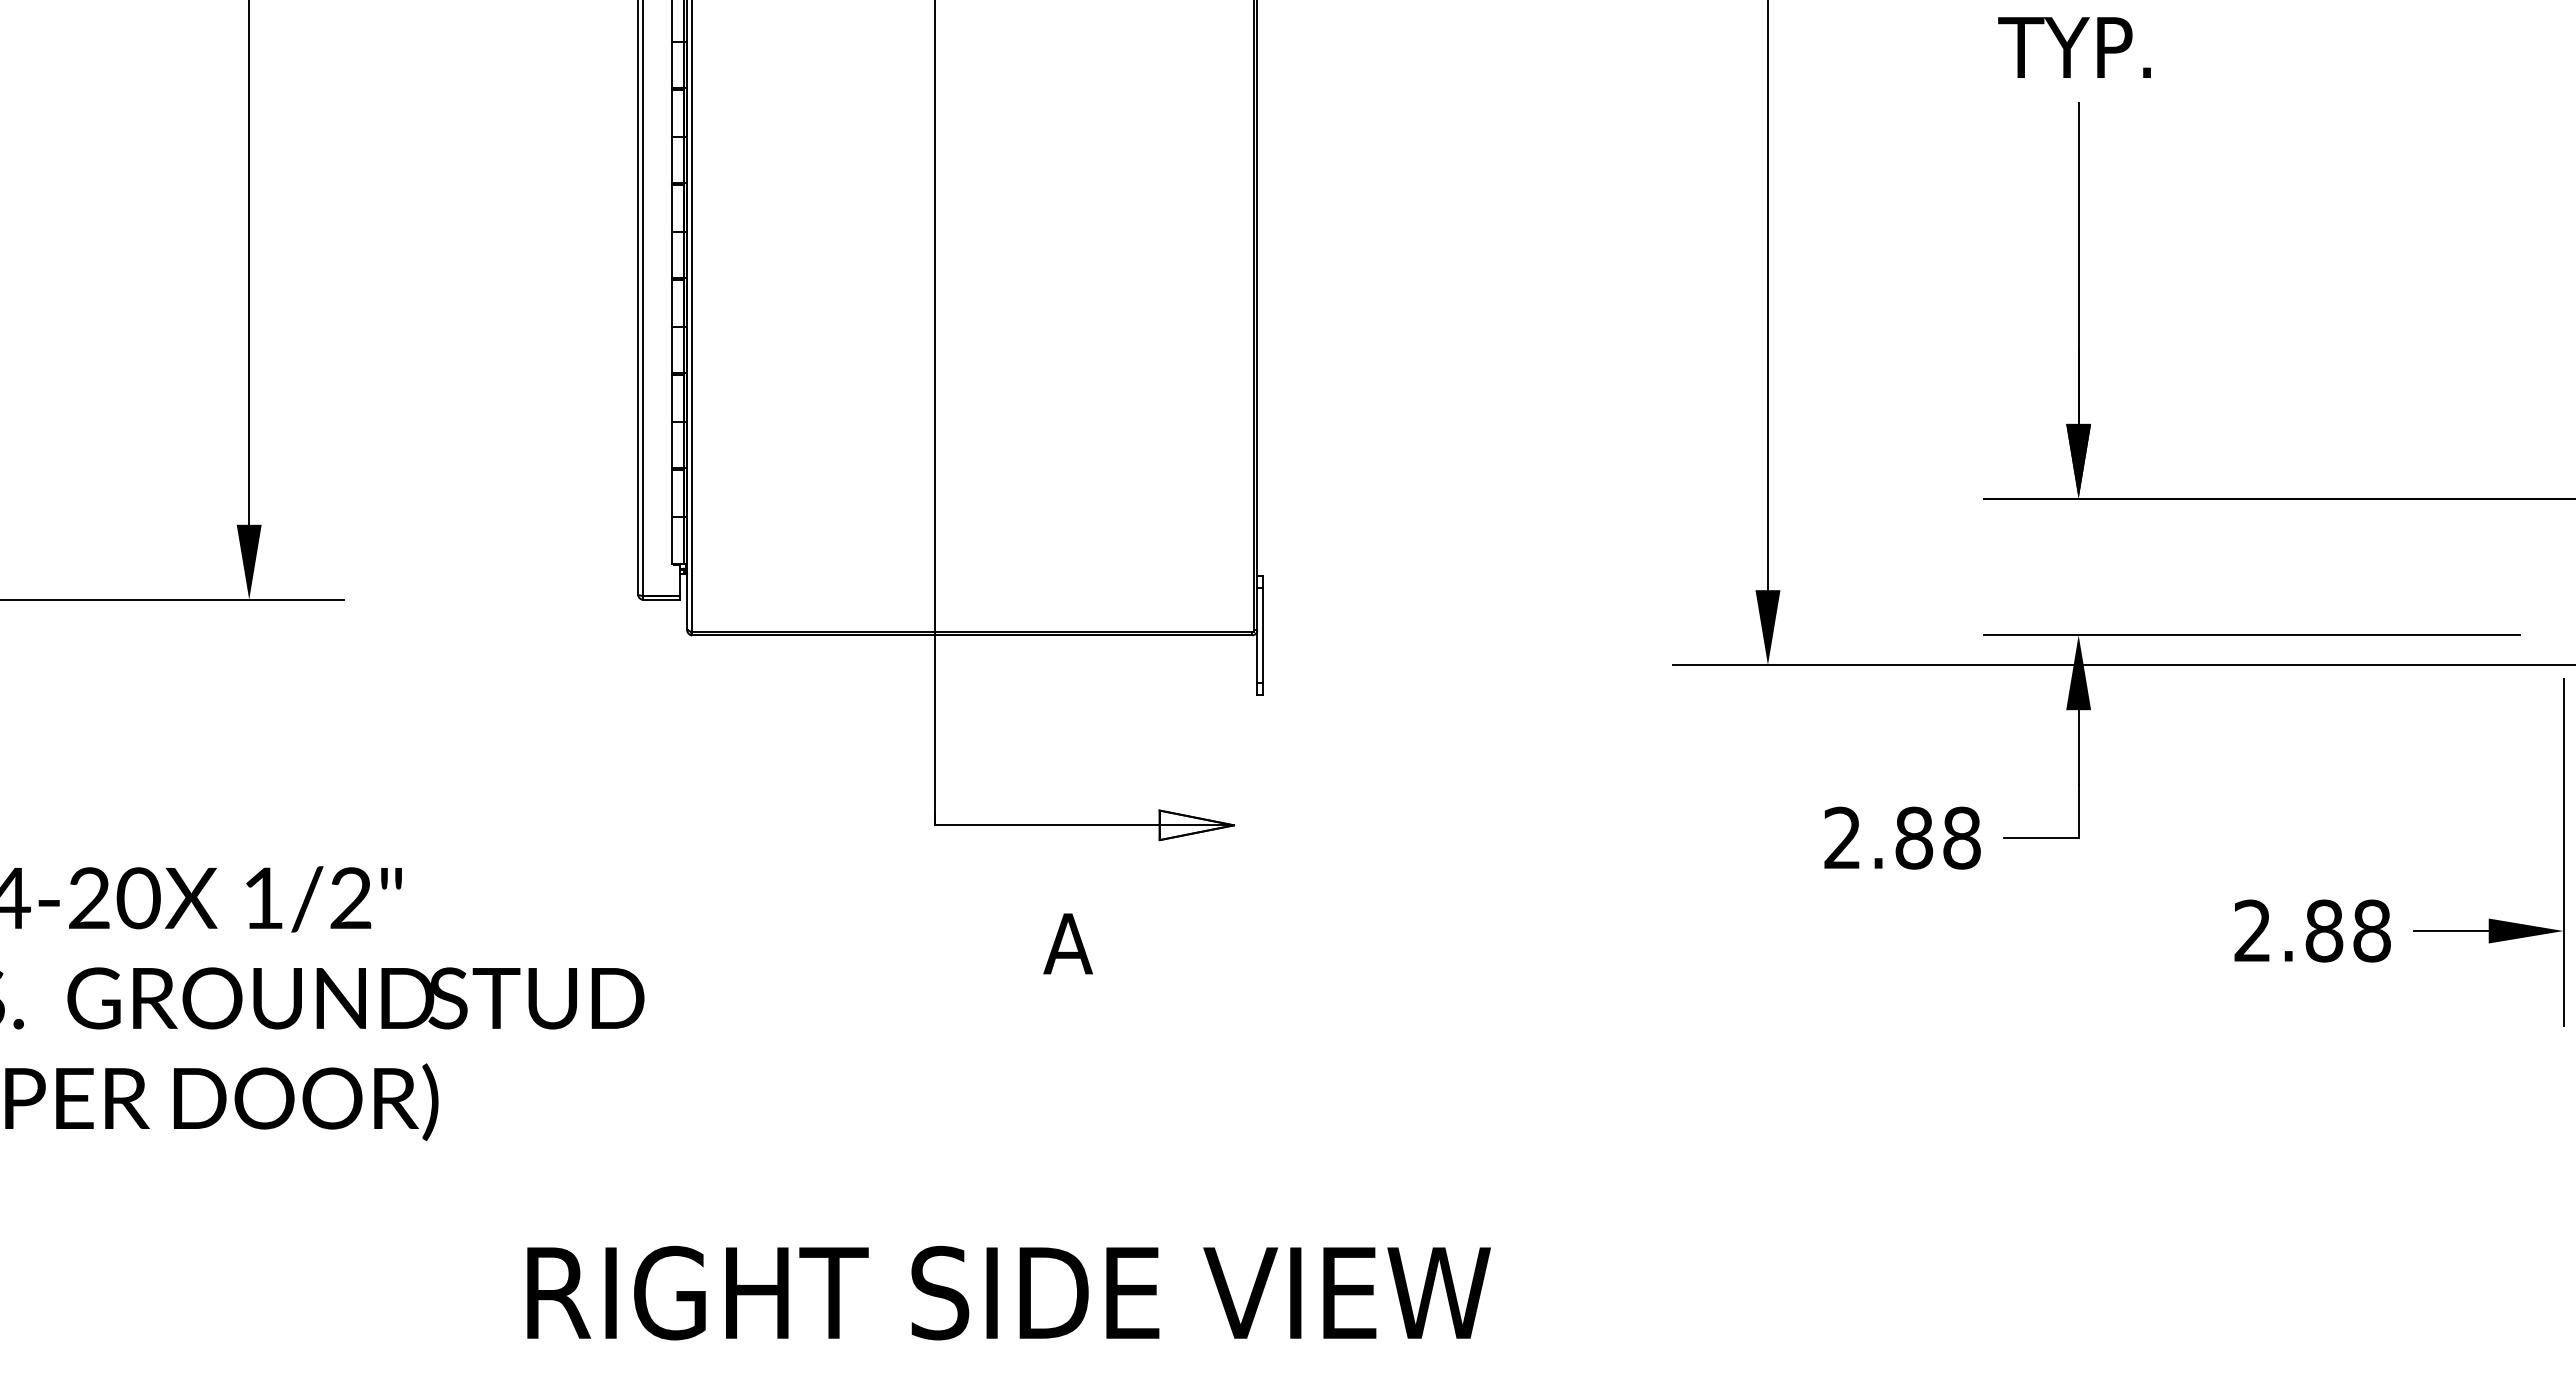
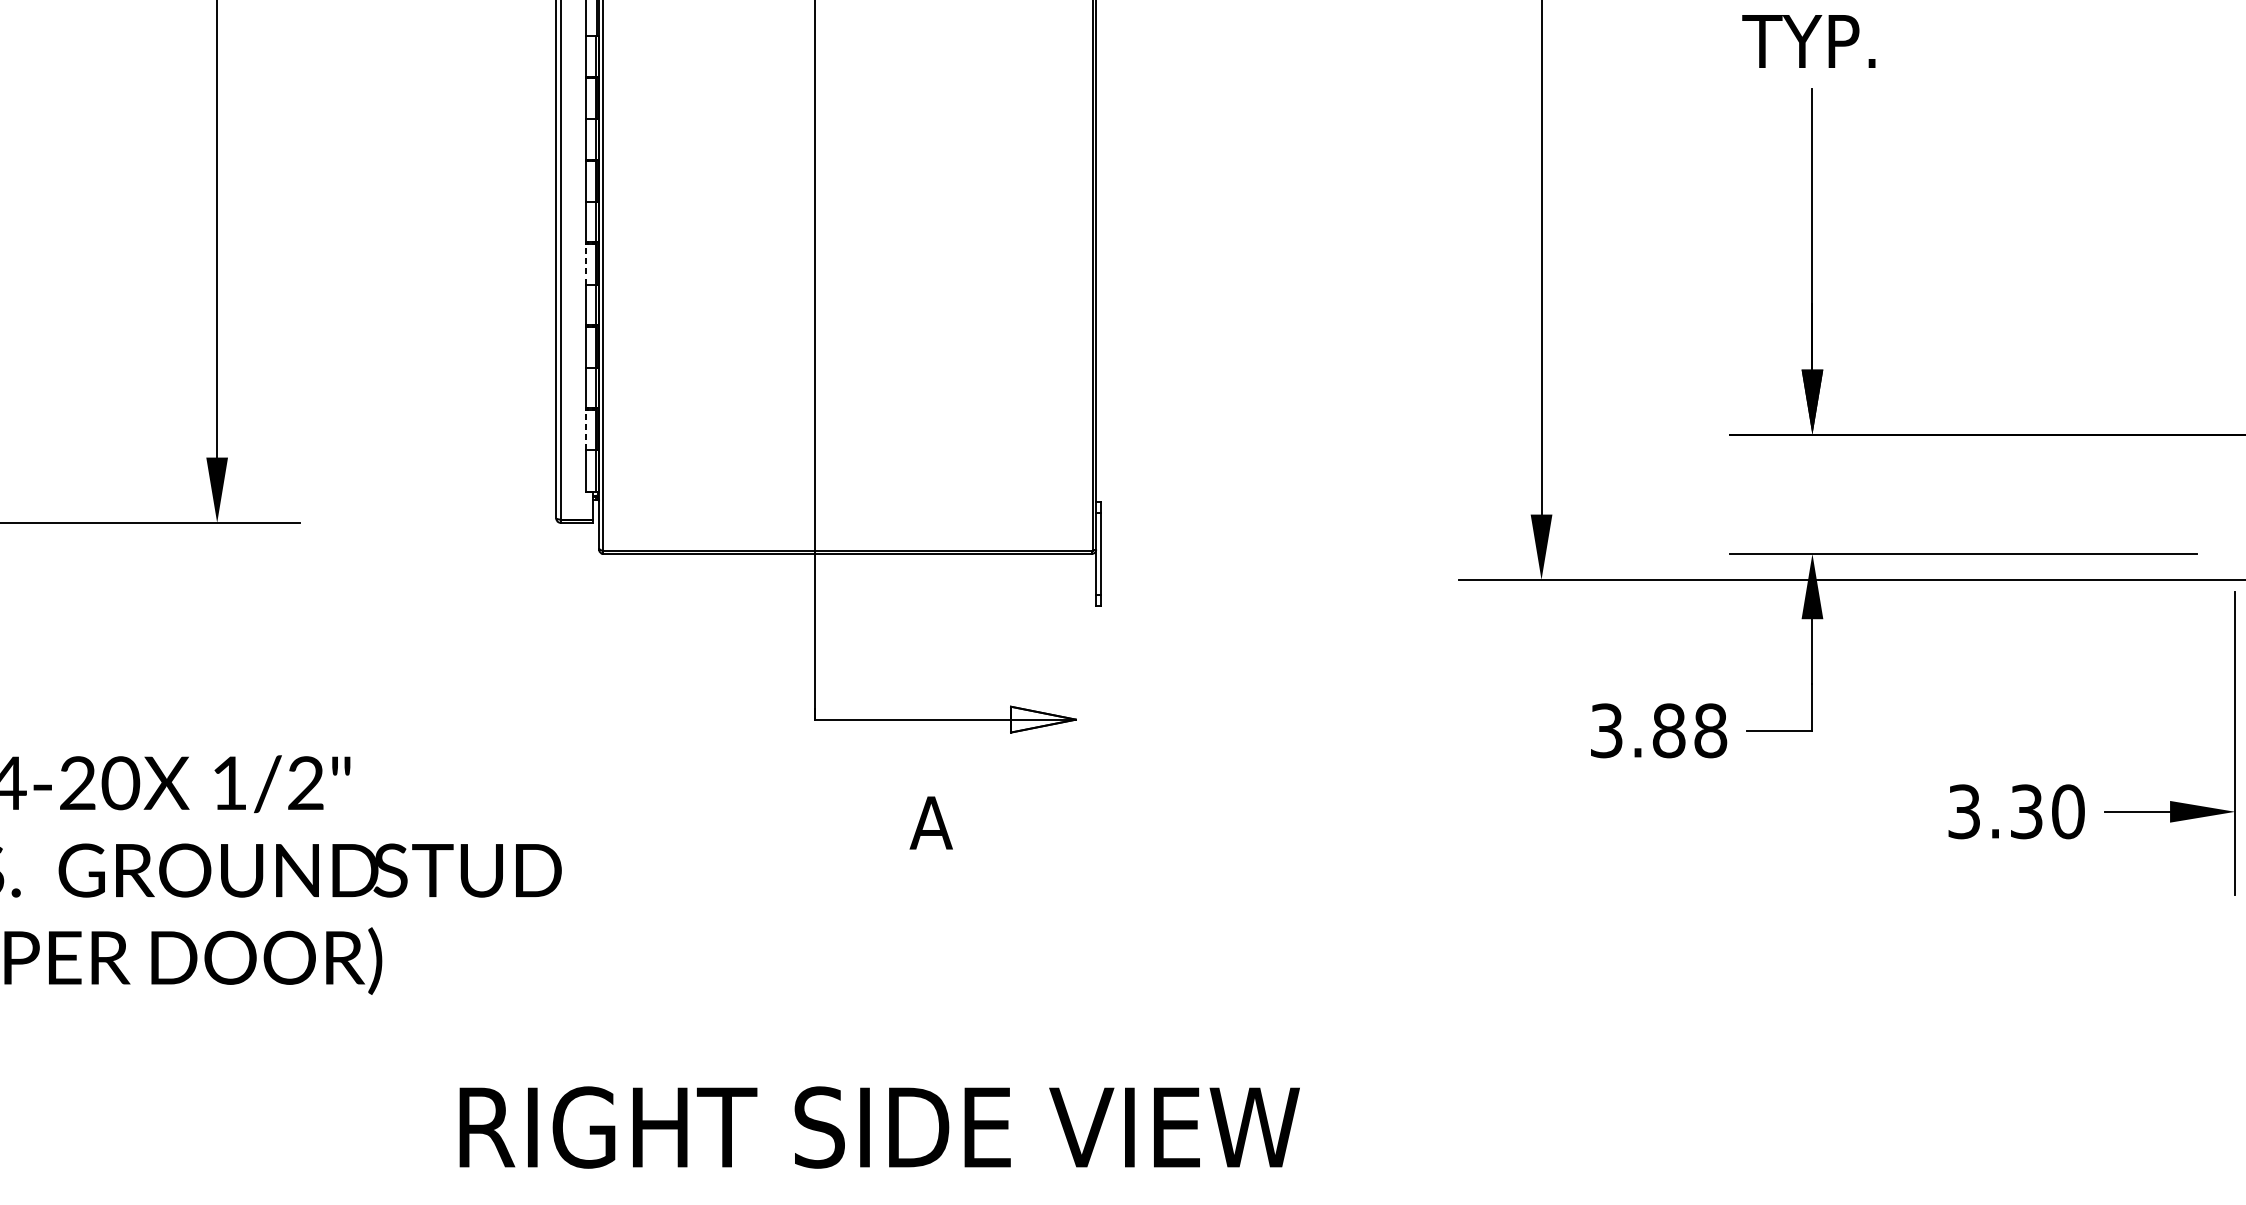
line: (671, 302) -> (585, 263), solid -> dashed
line: (671, 492) -> (585, 429), solid -> dashed
text: (1842, 837) -> (1606, 730), 2.88 -> 3.88
text: (2312, 930) -> (2016, 811), 2.88 -> 3.30

